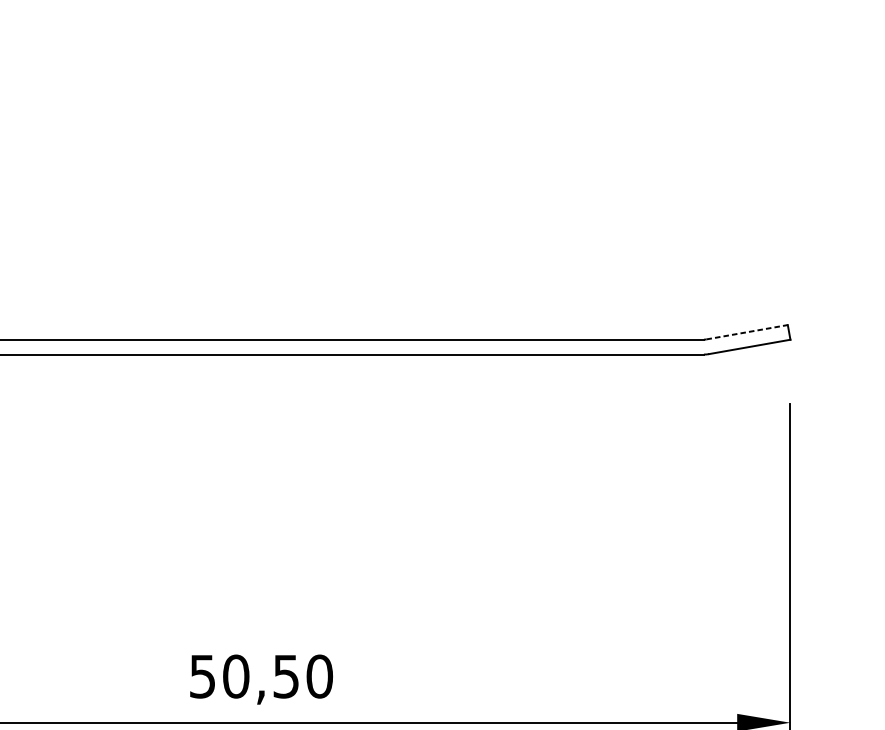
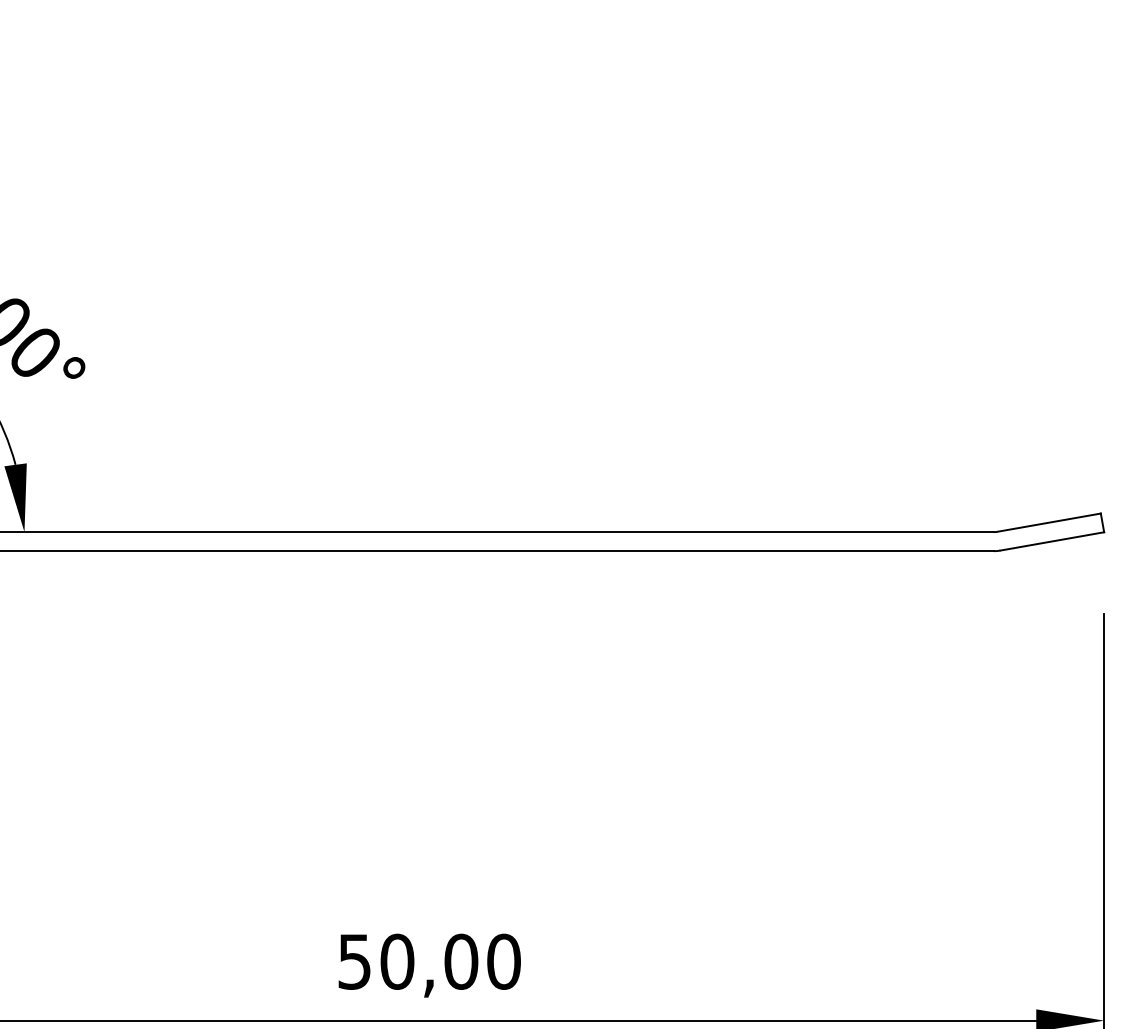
line: (747, 332) -> (1049, 522), dashed -> solid
text: (286, 676) -> (461, 961), 50,50 -> 50,00

